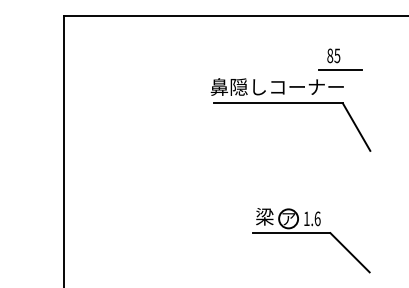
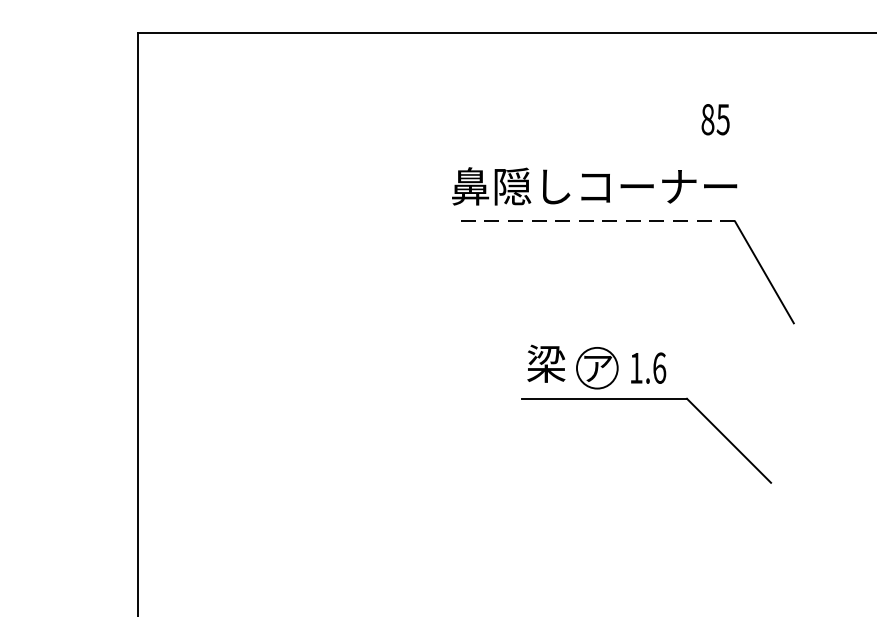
line: (340, 70) -> (729, 150), removed
line: (278, 103) -> (597, 221), solid -> dashed
part: (311, 233) -> (646, 399), moved

